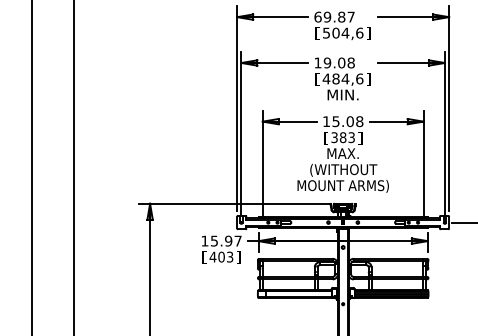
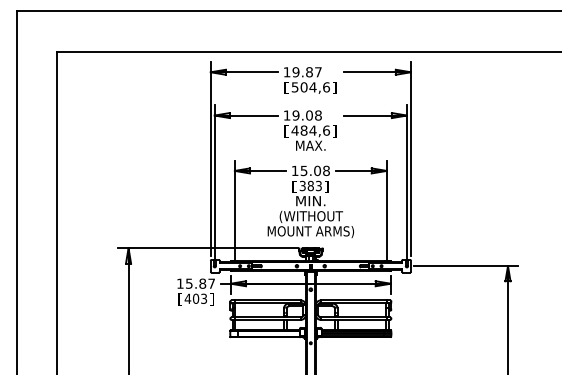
text: (317, 17) -> (286, 72), 69.87 -> 19.87
text: (342, 94) -> (310, 145), MIN. -> MAX.
text: (342, 154) -> (310, 201), MAX. -> MIN.
text: (228, 240) -> (202, 283), 15.97 -> 15.87

